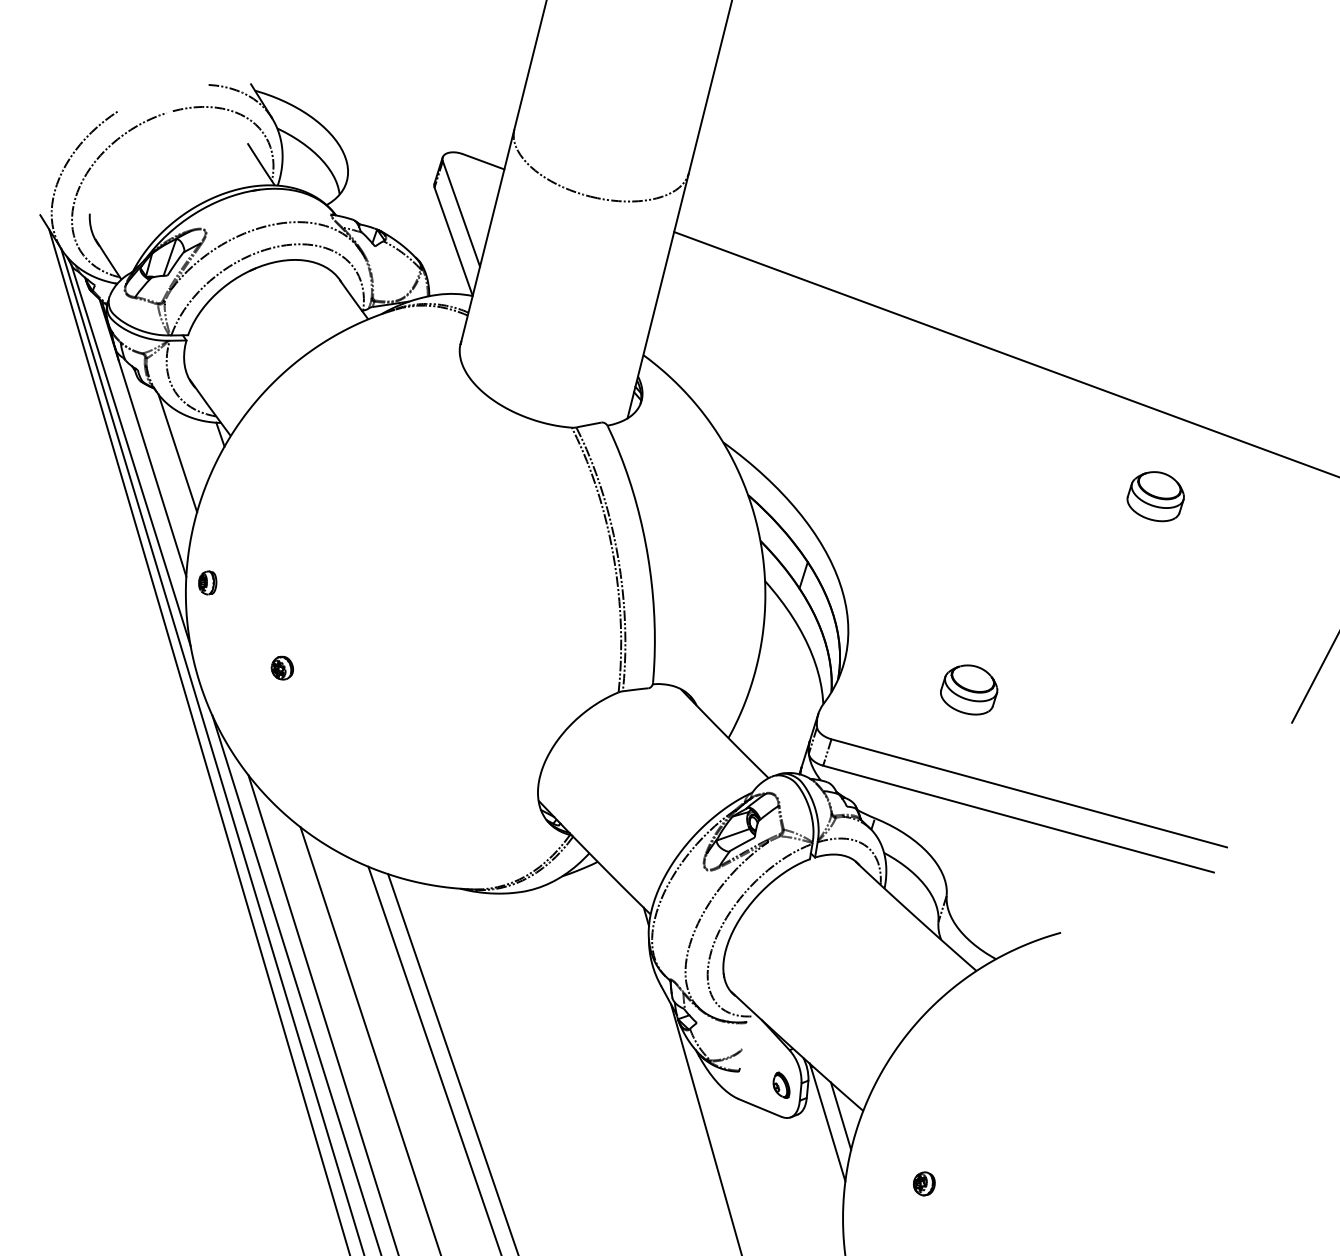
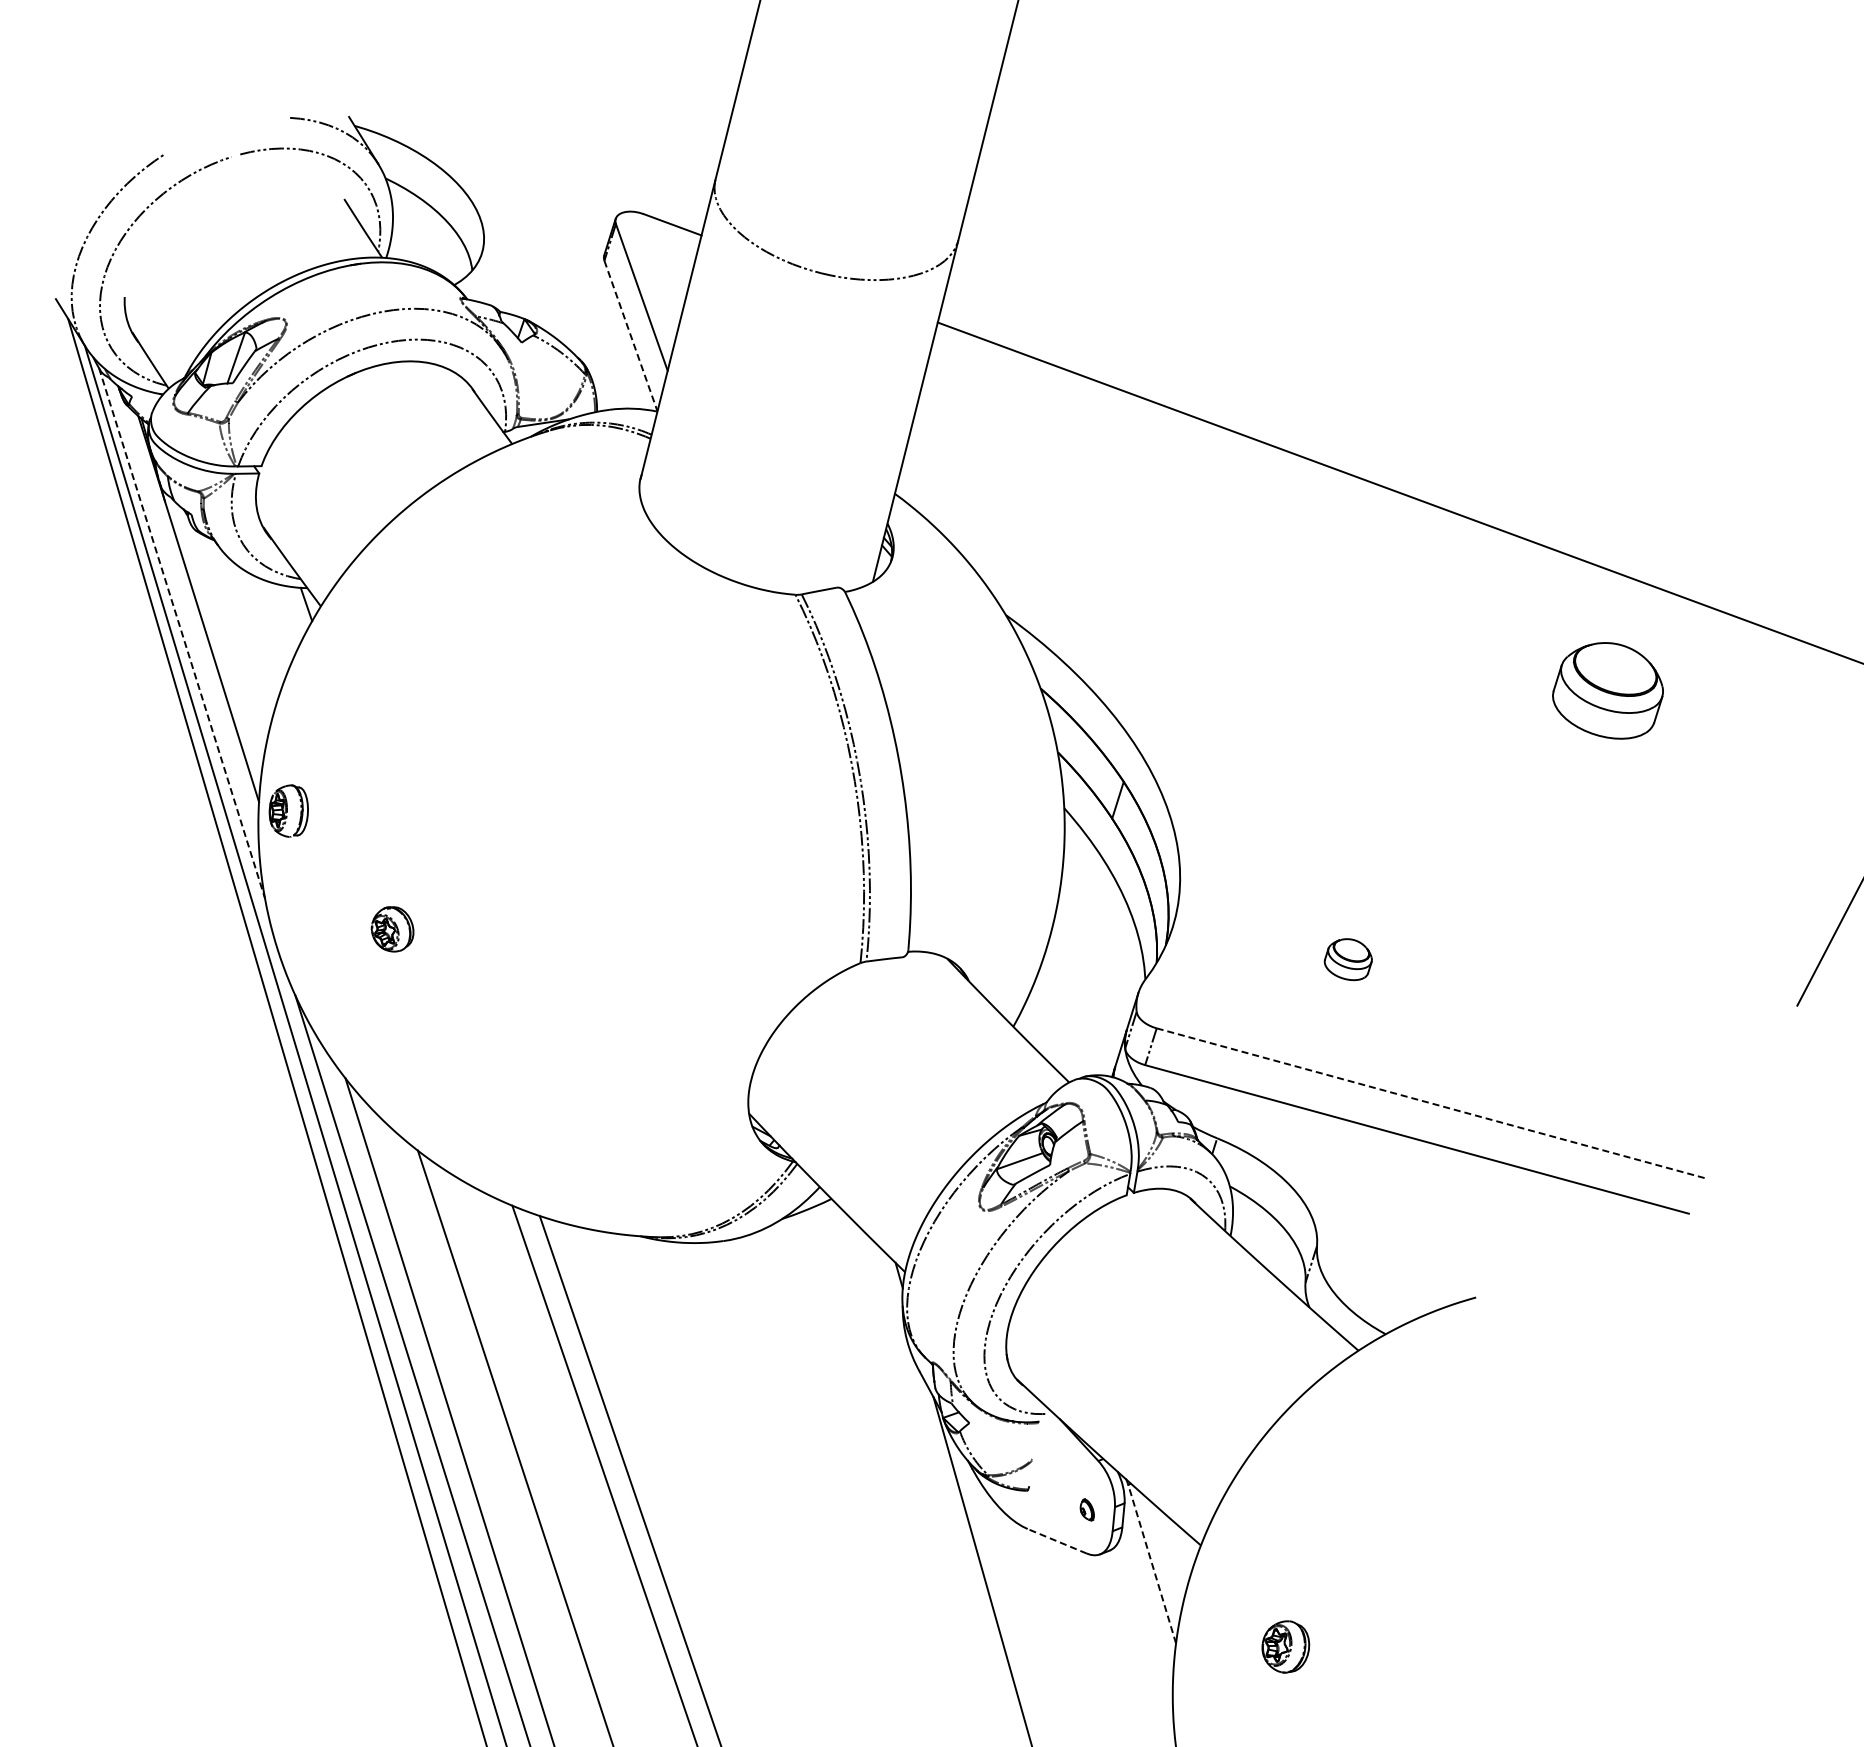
line: (453, 242) -> (630, 336), solid -> dashed
line: (178, 453) -> (247, 630), removed
line: (131, 455) -> (182, 633), solid -> dashed
part: (1155, 496) -> (1607, 690), size x1.4
part: (207, 582) -> (288, 810), size x1.6
part: (282, 668) -> (392, 929), size x1.4
part: (969, 689) -> (1348, 959), size x0.6
line: (1029, 793) -> (1432, 1103), solid -> dashed
part: (781, 1085) -> (1087, 1509), size x0.6
line: (760, 1108) -> (1057, 1541), solid -> dashed
line: (840, 1115) -> (1169, 1552), removed
line: (828, 1124) -> (1152, 1564), solid -> dashed
part: (924, 1183) -> (1285, 1646), size x1.6

